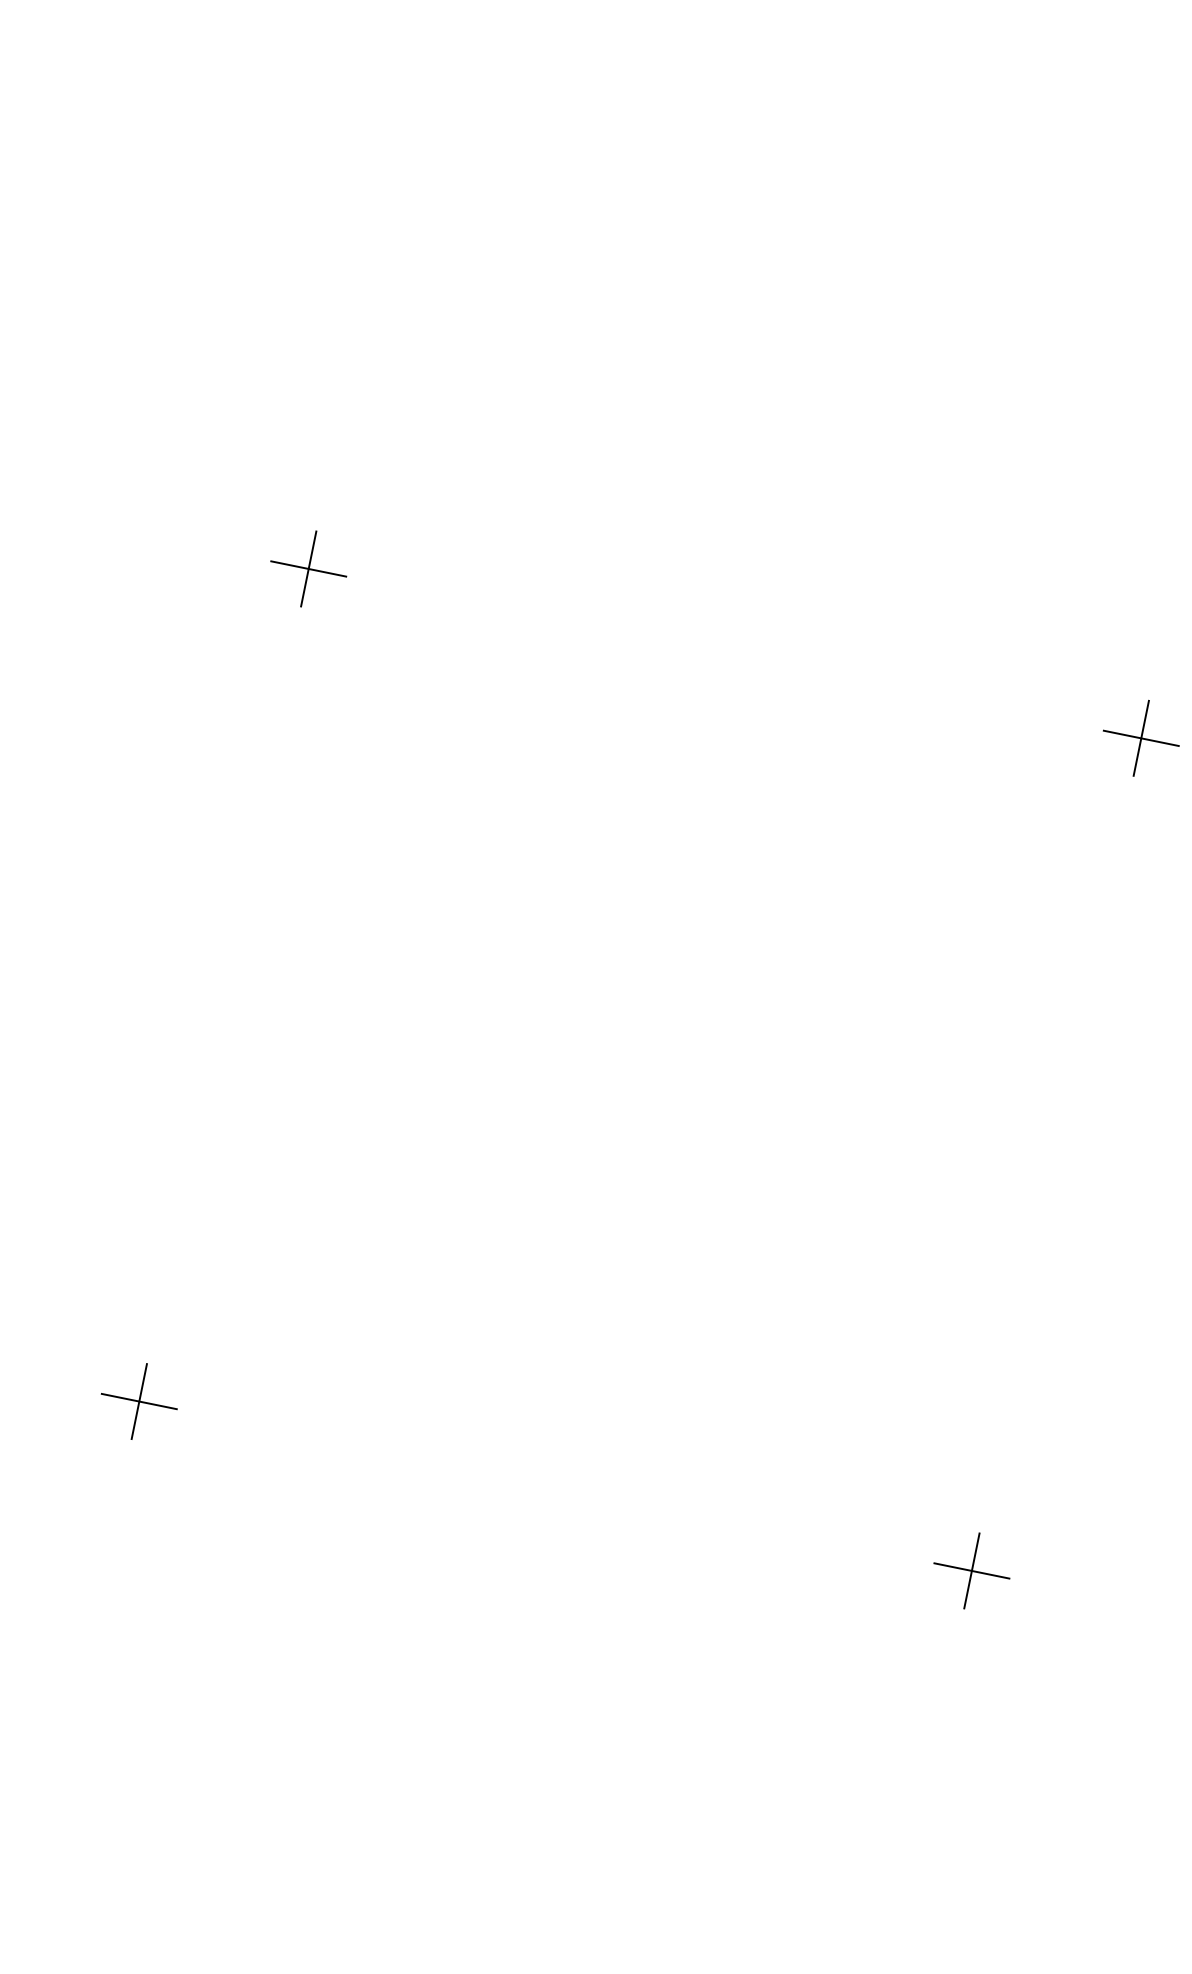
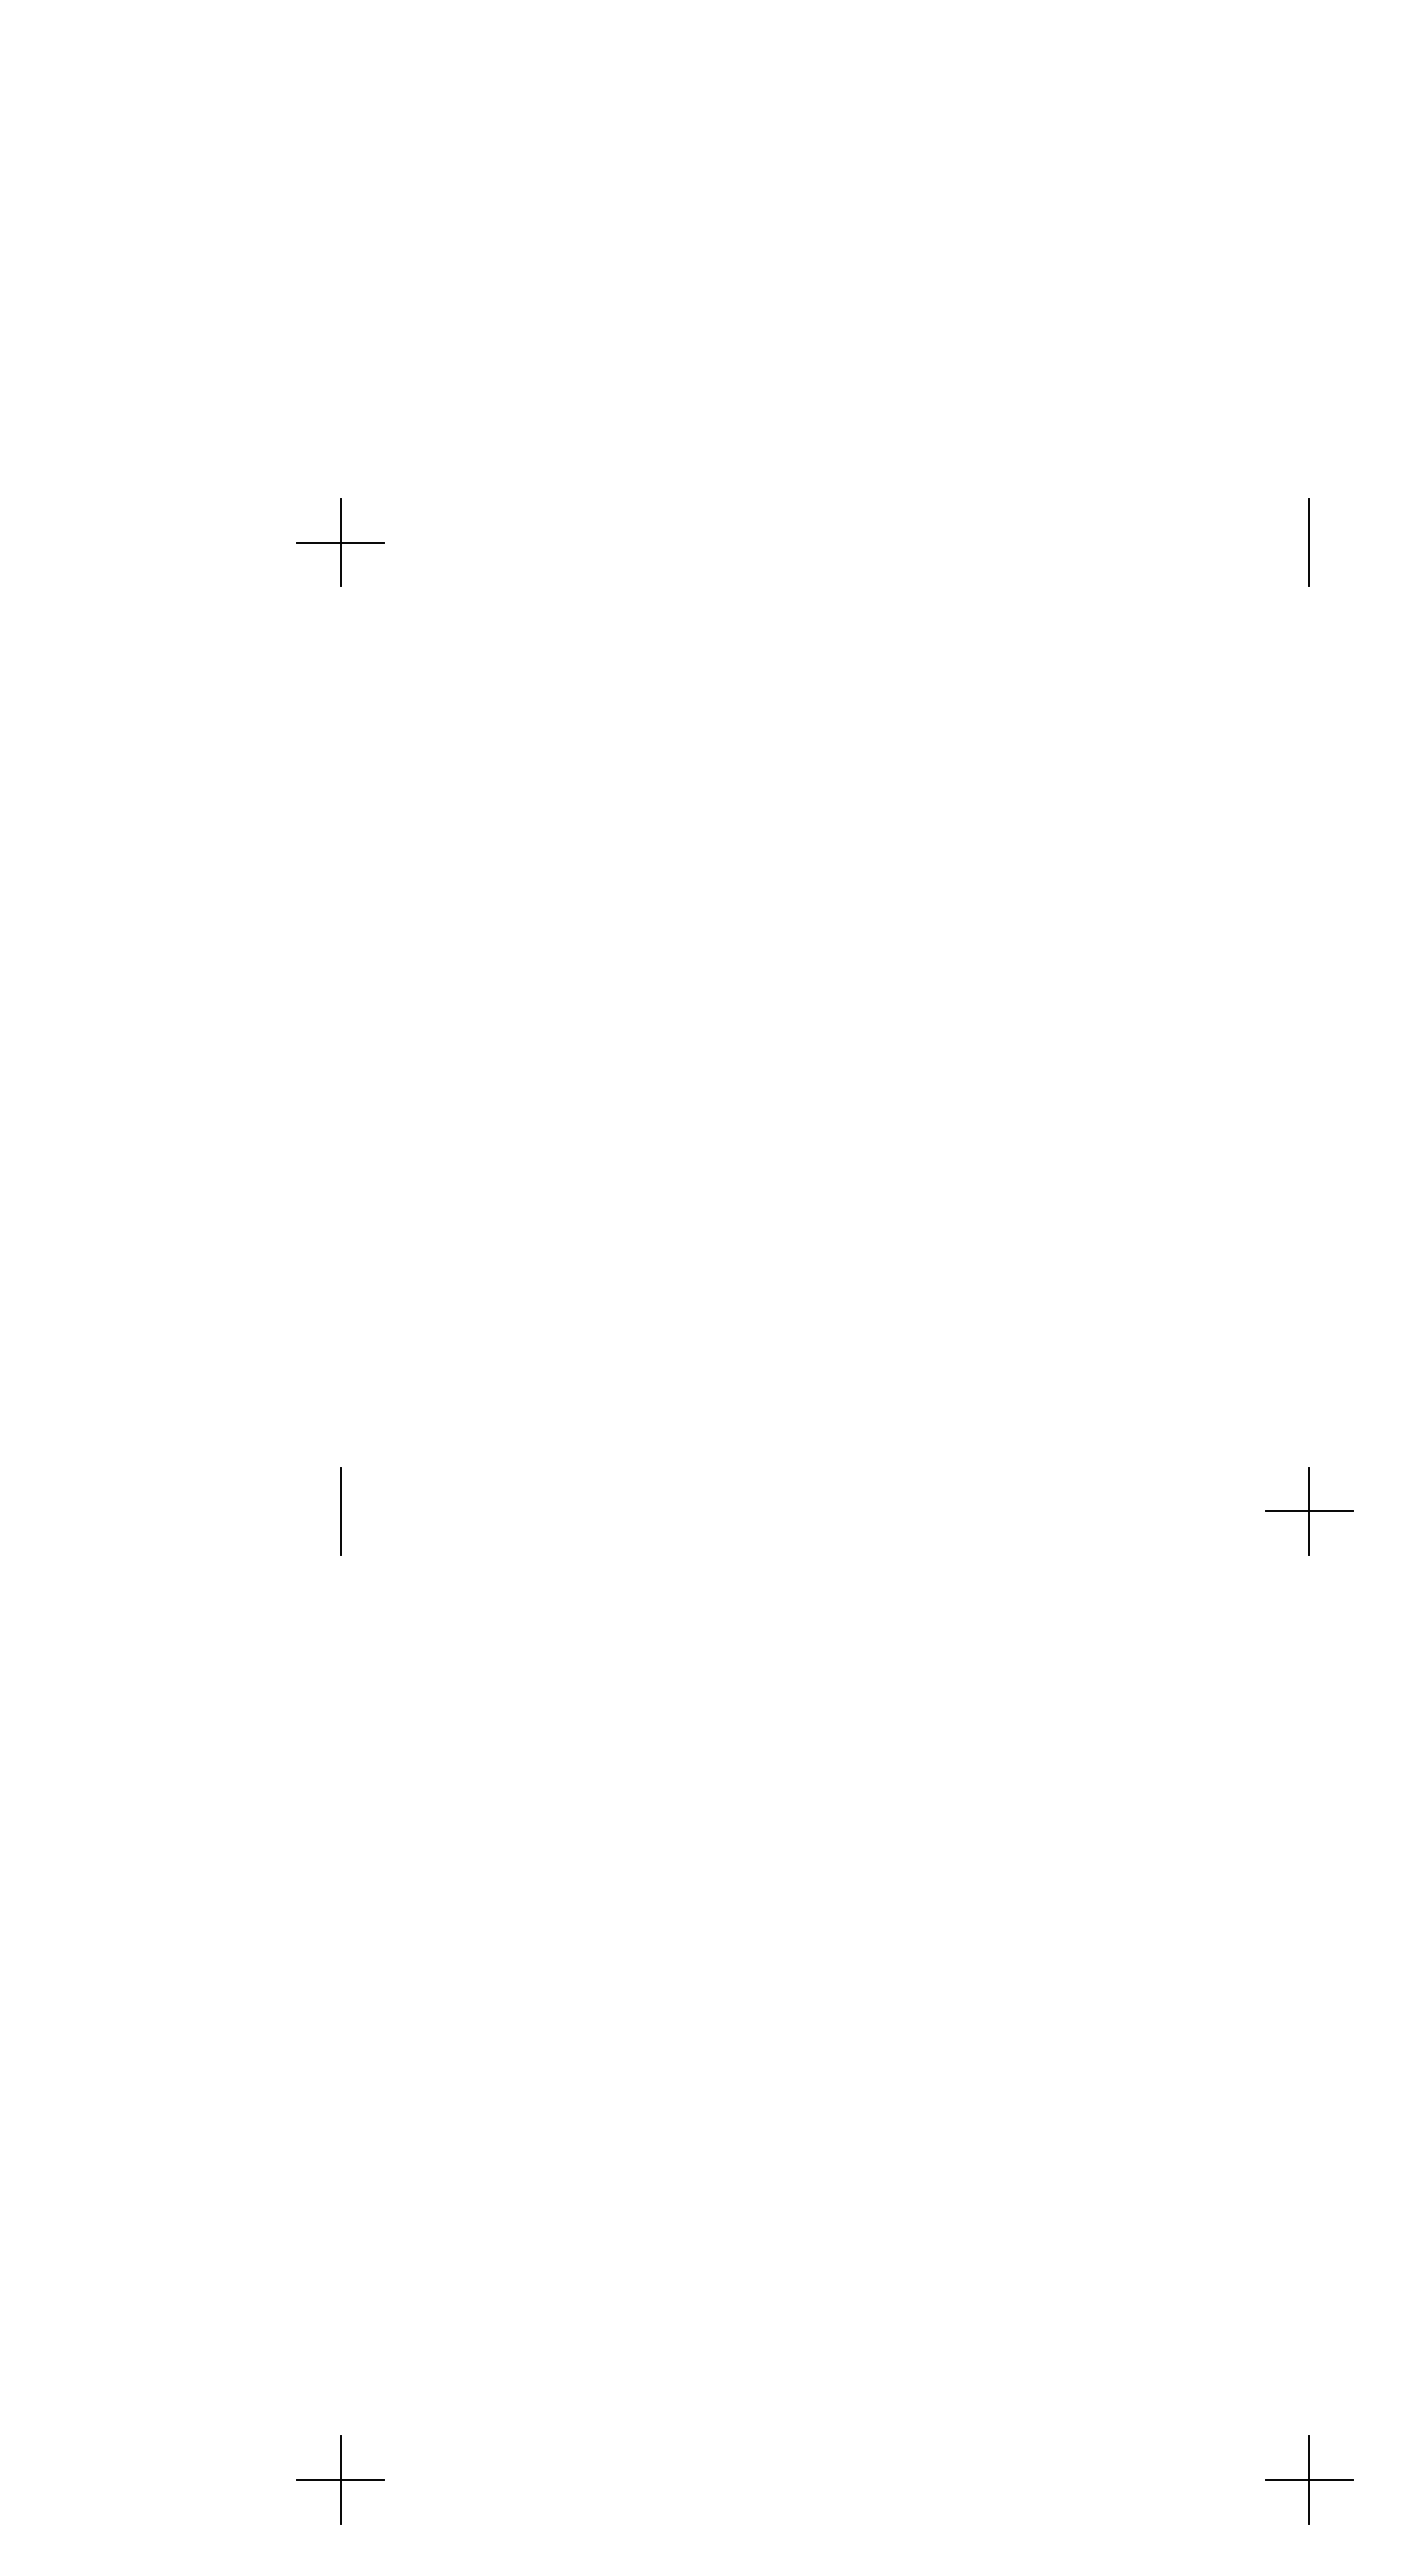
line: (1140, 738) -> (1308, 542), removed
line: (139, 1401) -> (340, 1511), removed

